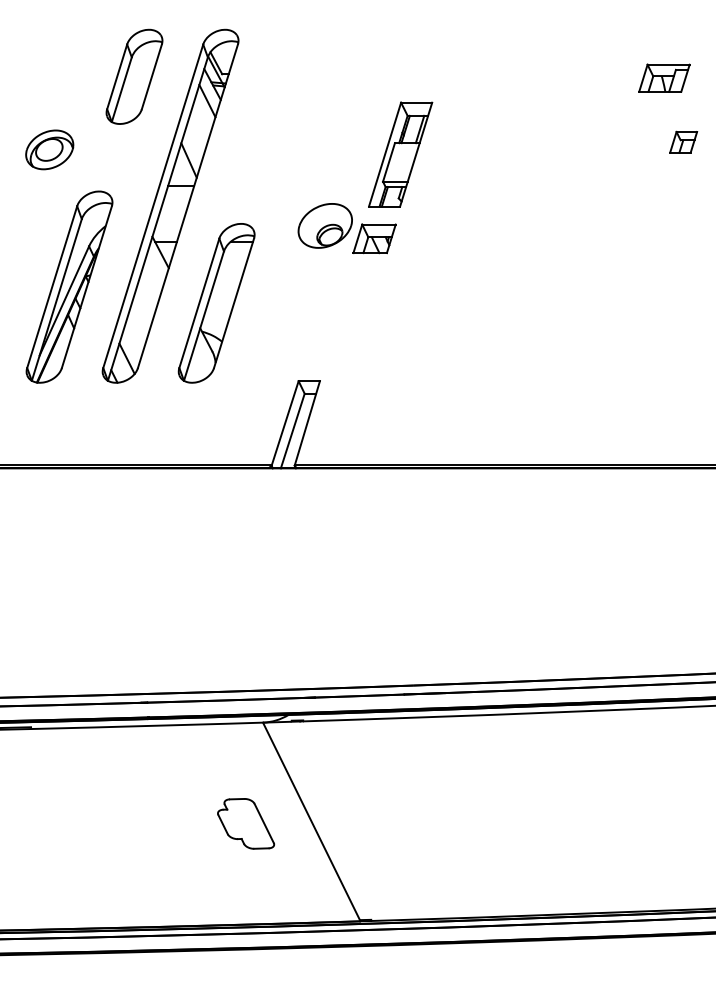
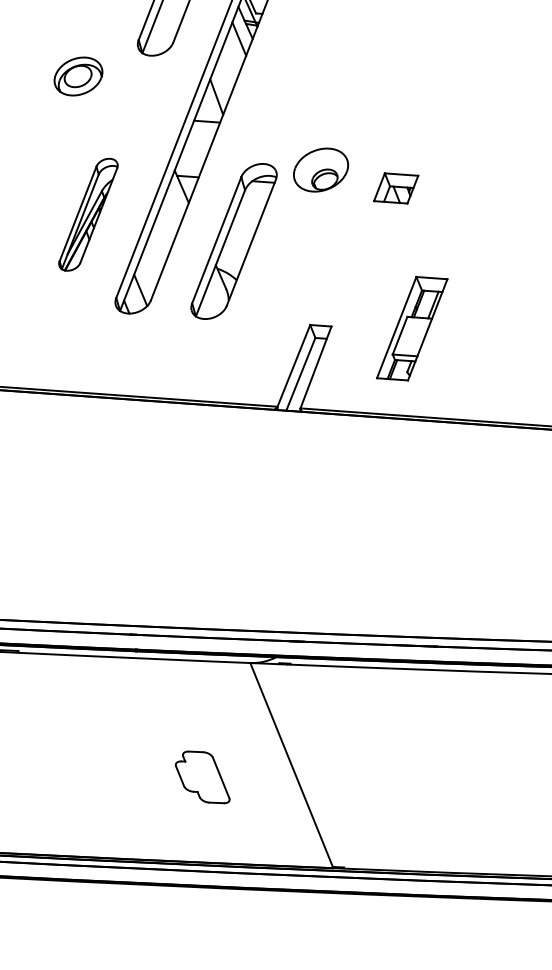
part: (400, 154) -> (412, 328), moved
part: (324, 225) -> (320, 169), moved
part: (69, 286) -> (88, 214), size x0.6
part: (246, 823) -> (203, 776), moved

